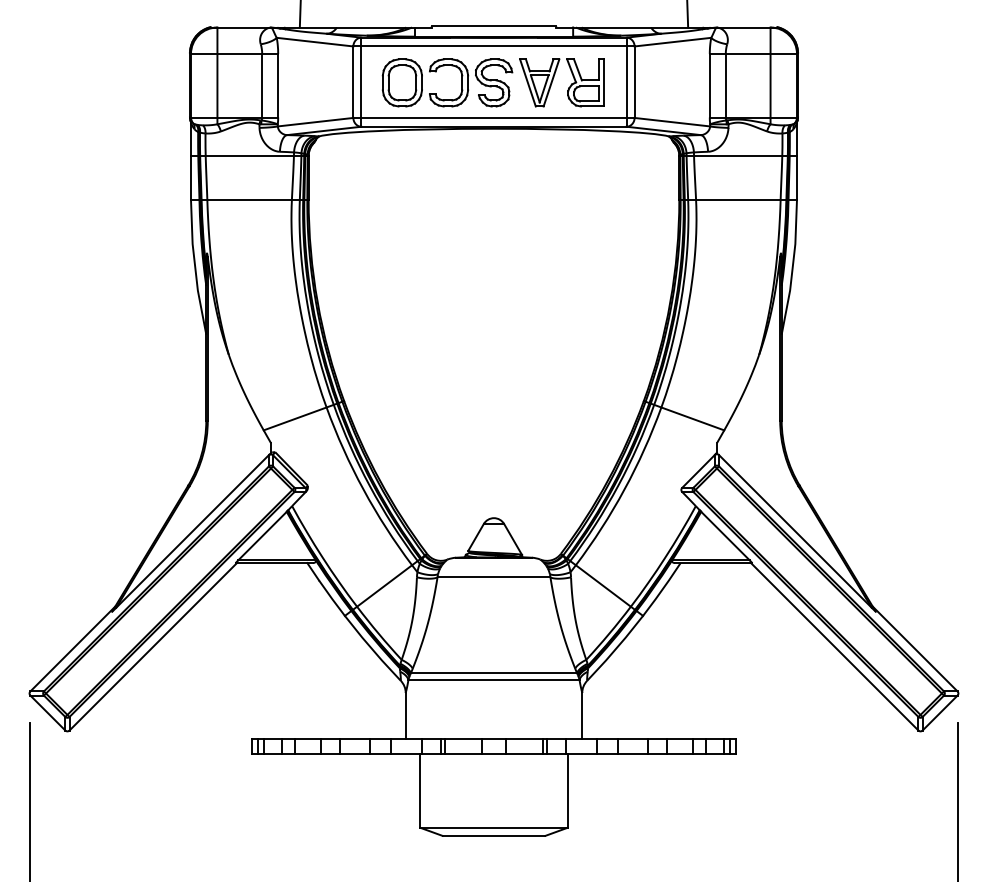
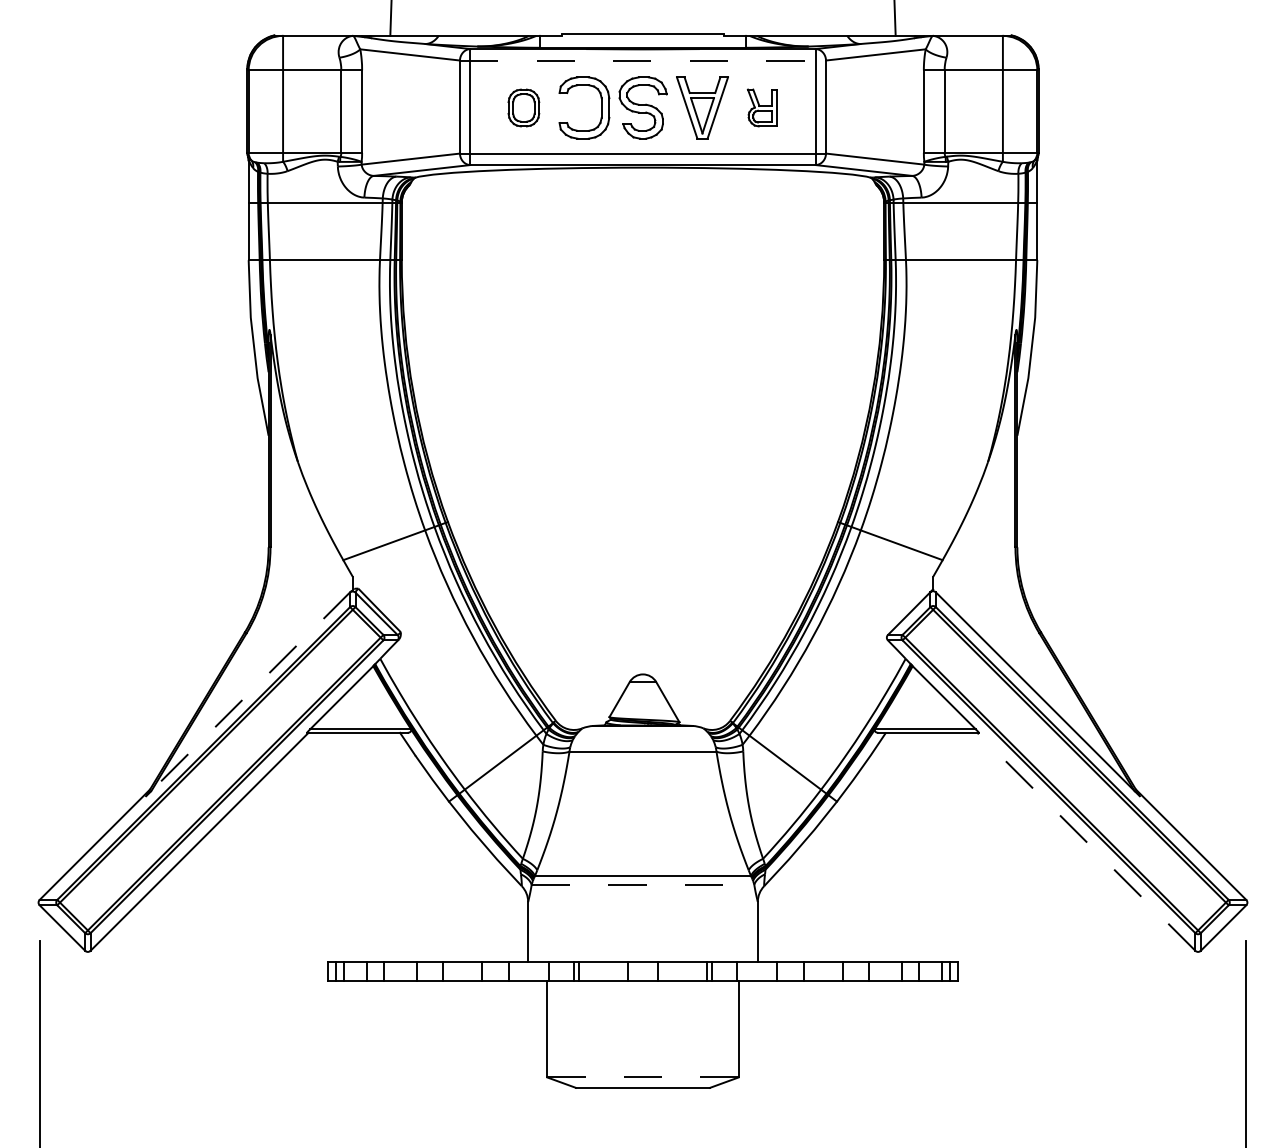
line: (494, 46) -> (643, 60), solid -> dashed
part: (402, 82) -> (523, 107), size x0.6
part: (585, 82) -> (762, 107), size x0.6
line: (193, 531) -> (251, 691), solid -> dashed
line: (834, 646) -> (1086, 841), solid -> dashed
line: (494, 679) -> (643, 884), solid -> dashed
line: (494, 827) -> (643, 1077), solid -> dashed

